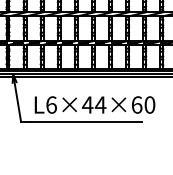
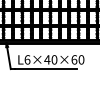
text: (100, 104) -> (54, 59), L6×44×60 -> L6×40×60

